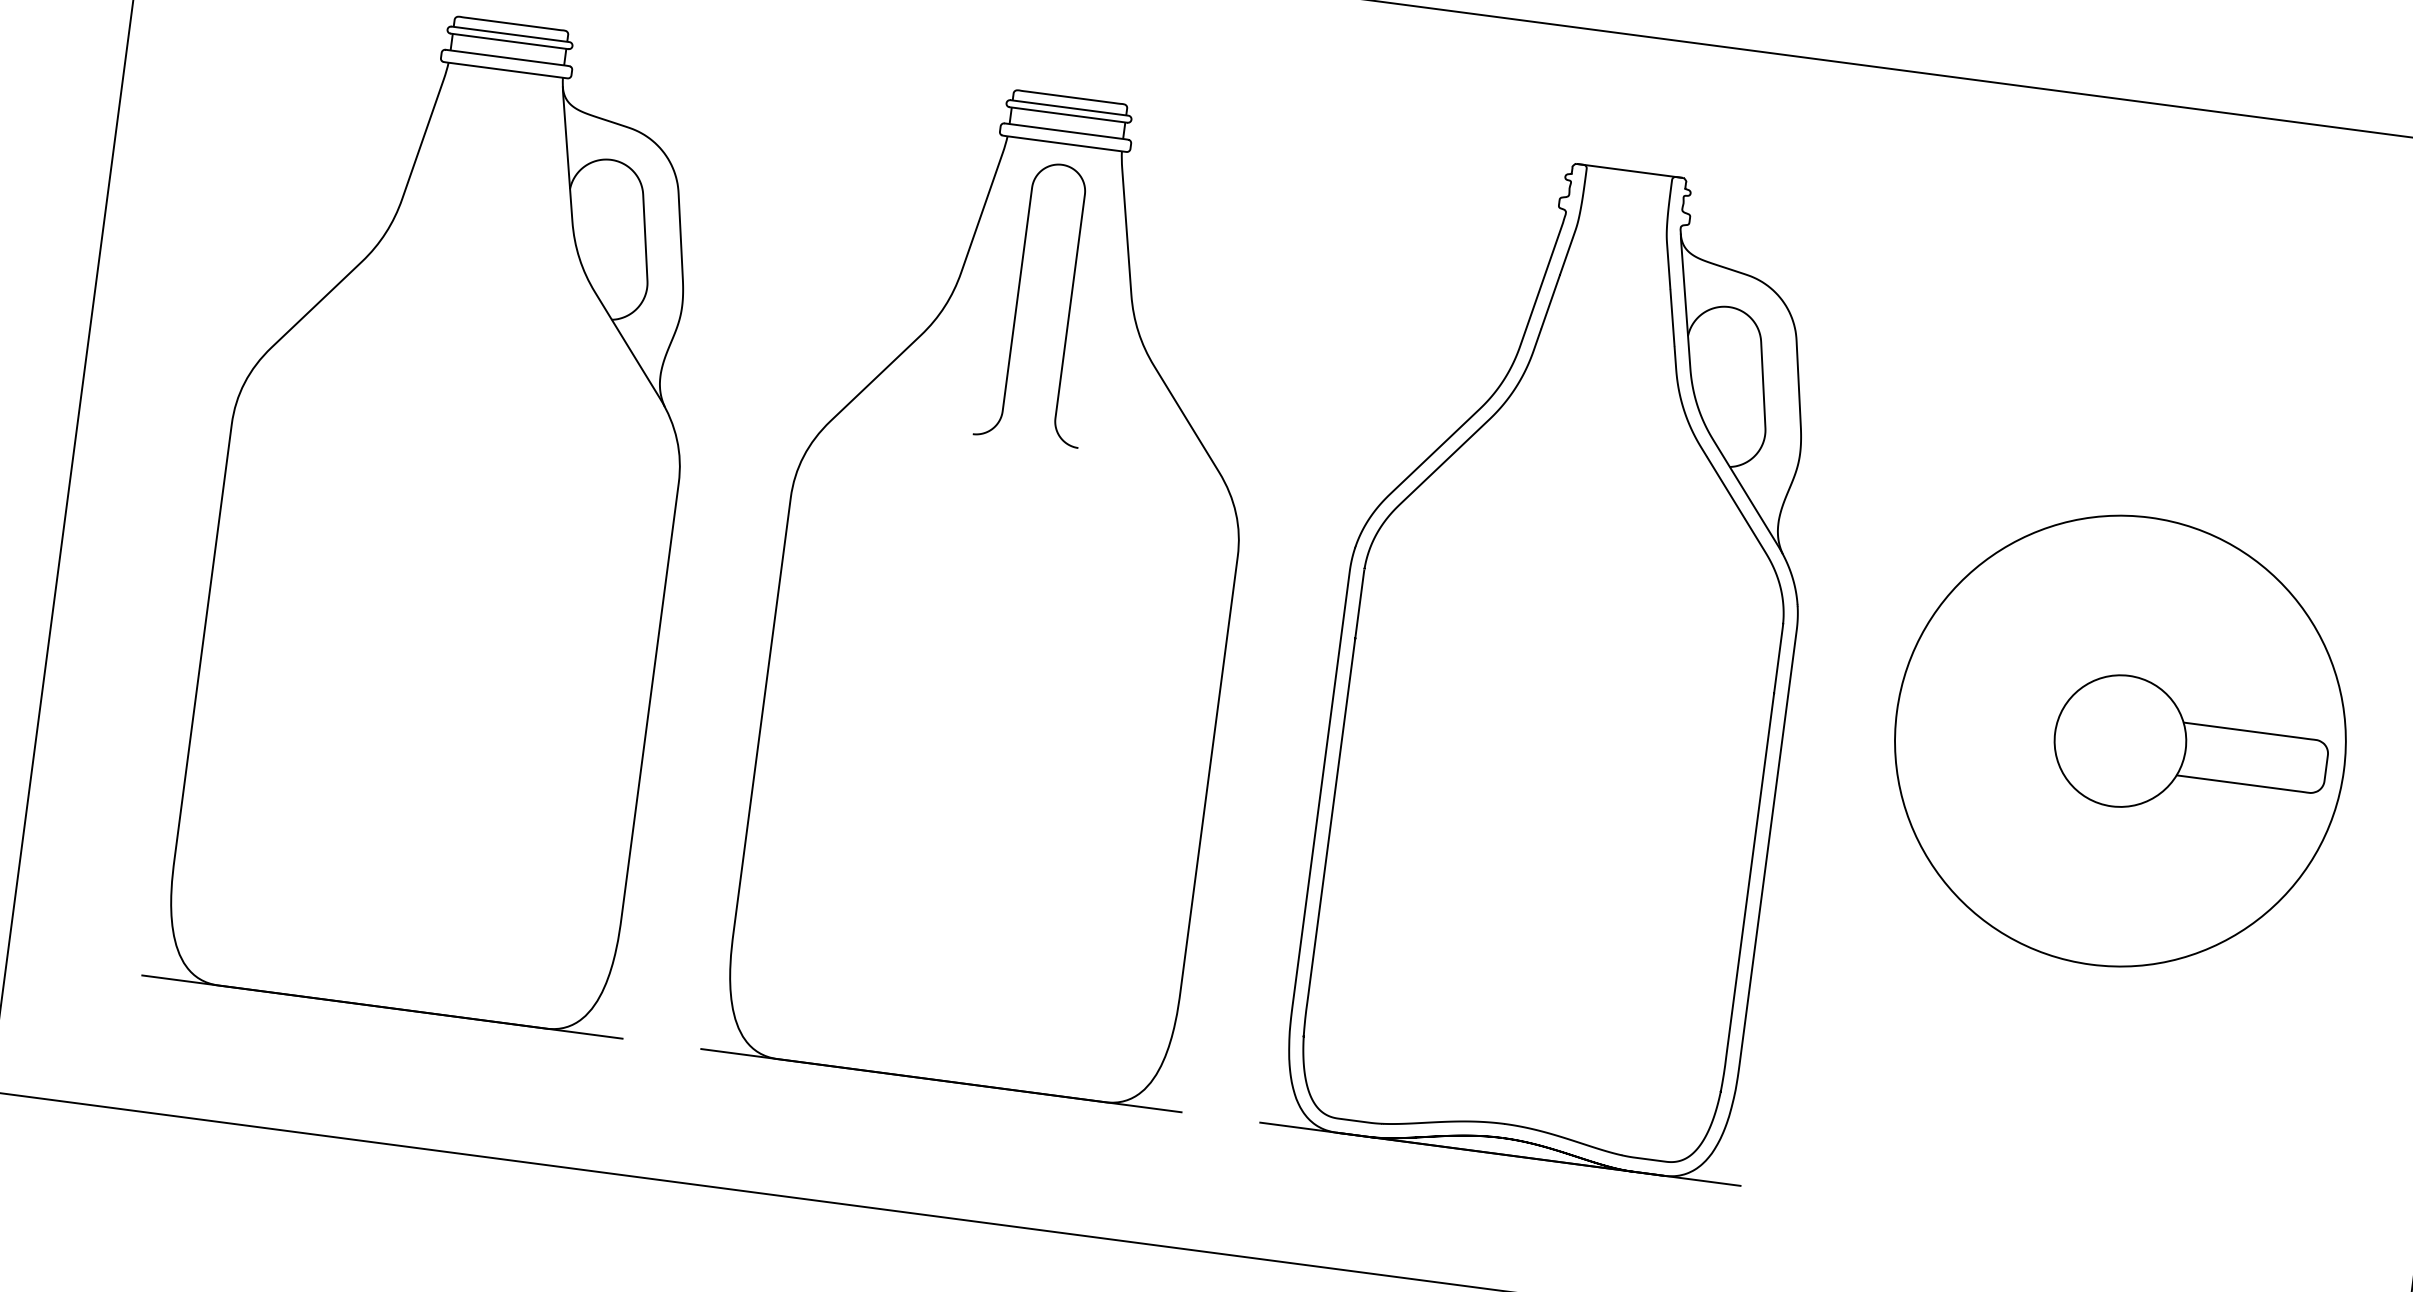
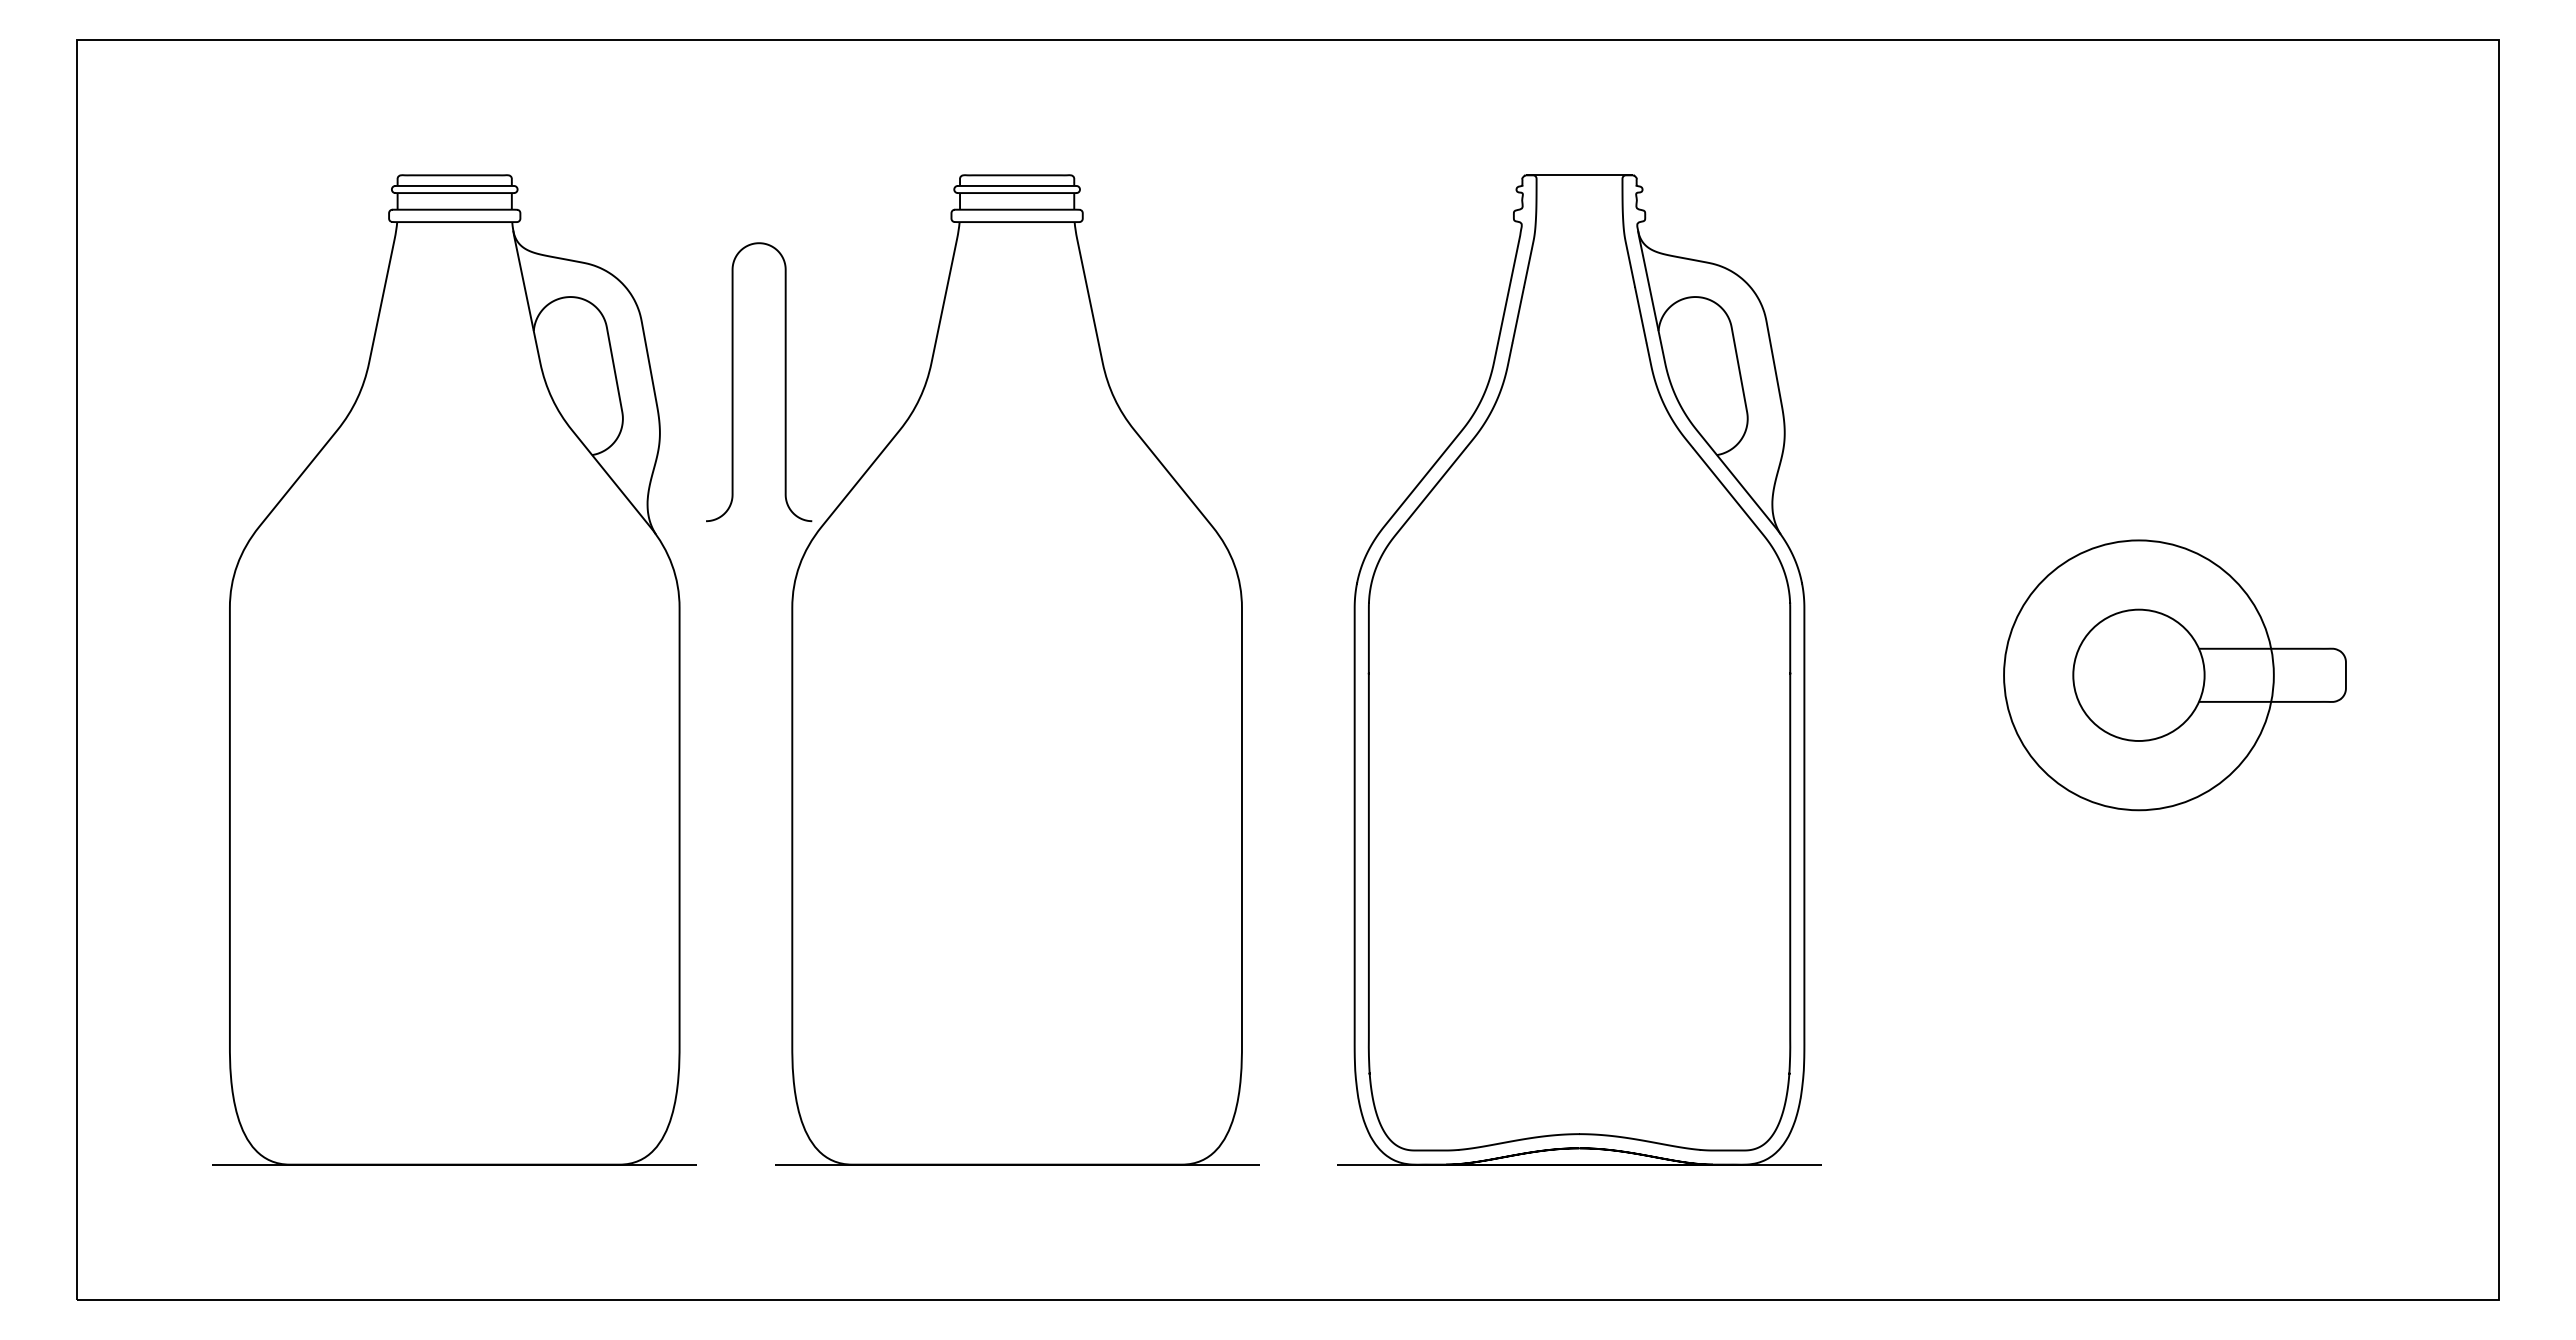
curve: (1068, 306) -> (784, 382), moved
circle: (2119, 741) -> (2138, 675), size x0.6

